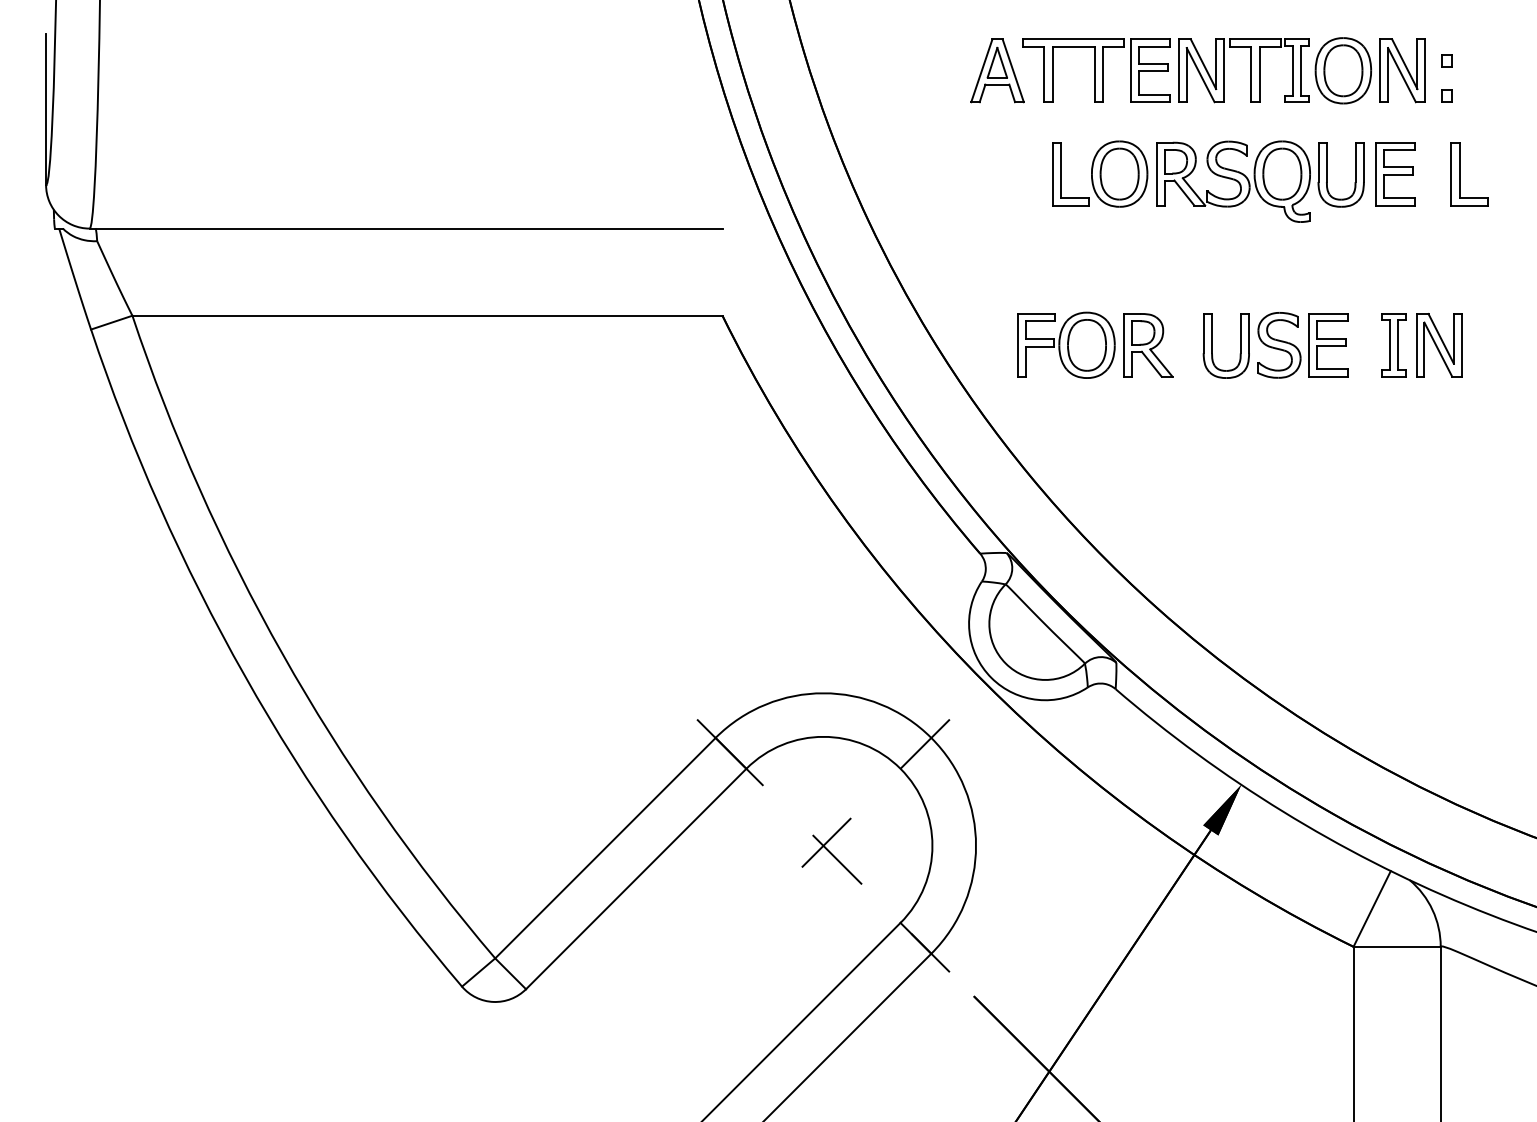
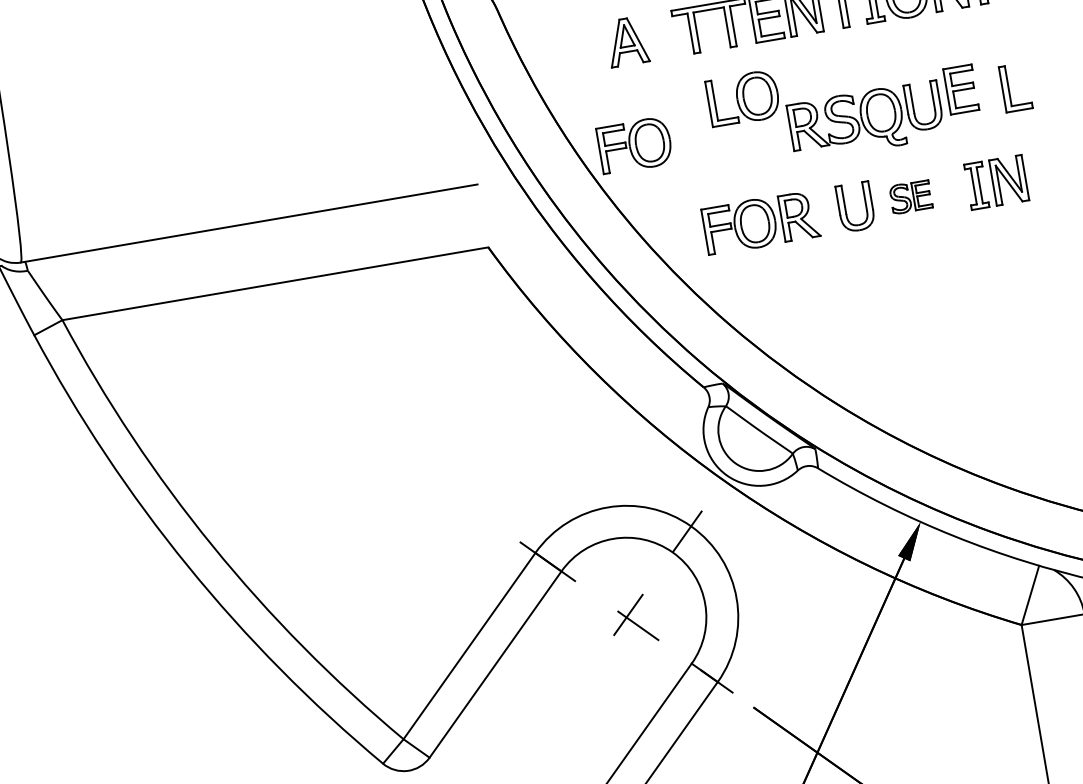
part: (997, 70) -> (626, 41), moved
part: (1395, 174) -> (961, 89), moved
part: (1460, 174) -> (1009, 89), moved
part: (1260, 181) -> (866, 120), moved
part: (943, 211) -> (634, 144), added
part: (1302, 345) -> (910, 197), size x0.6

